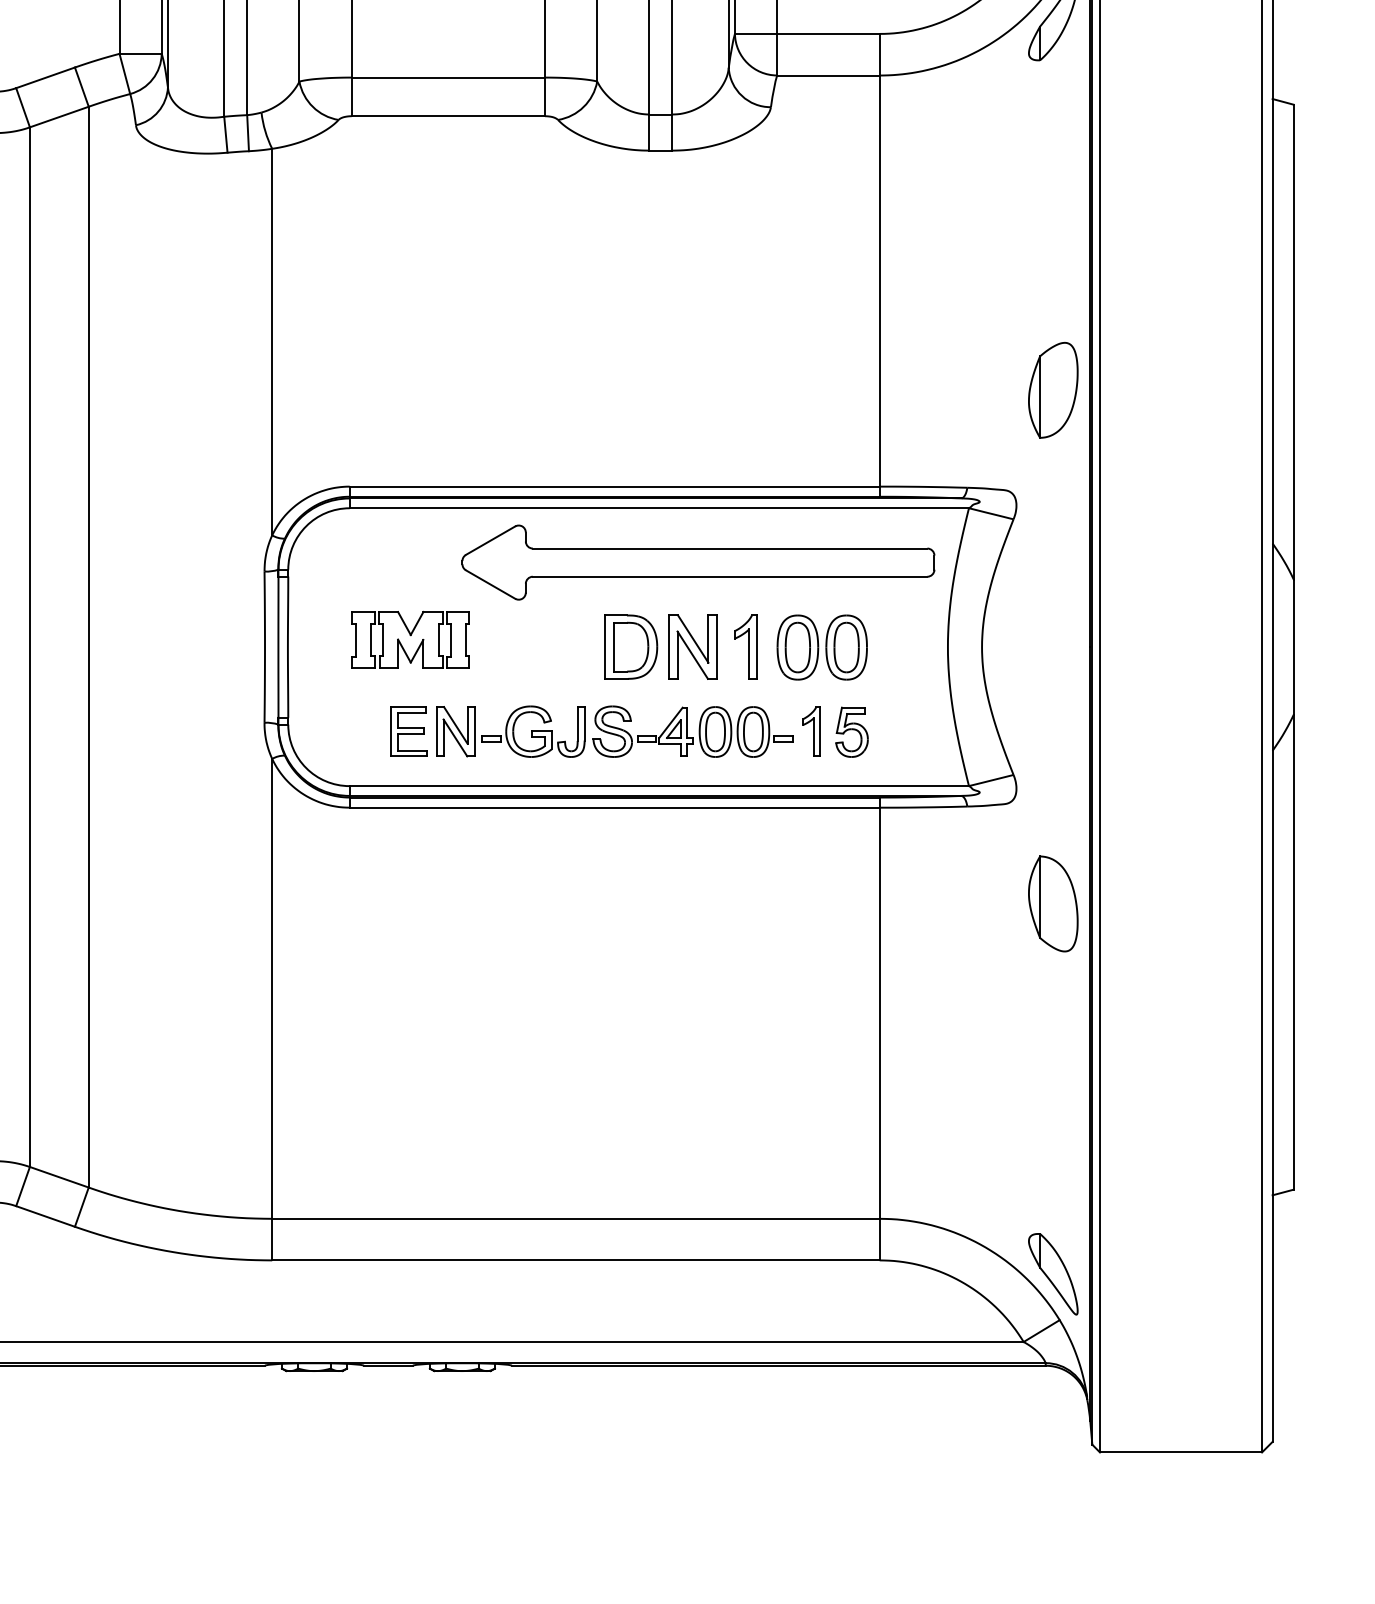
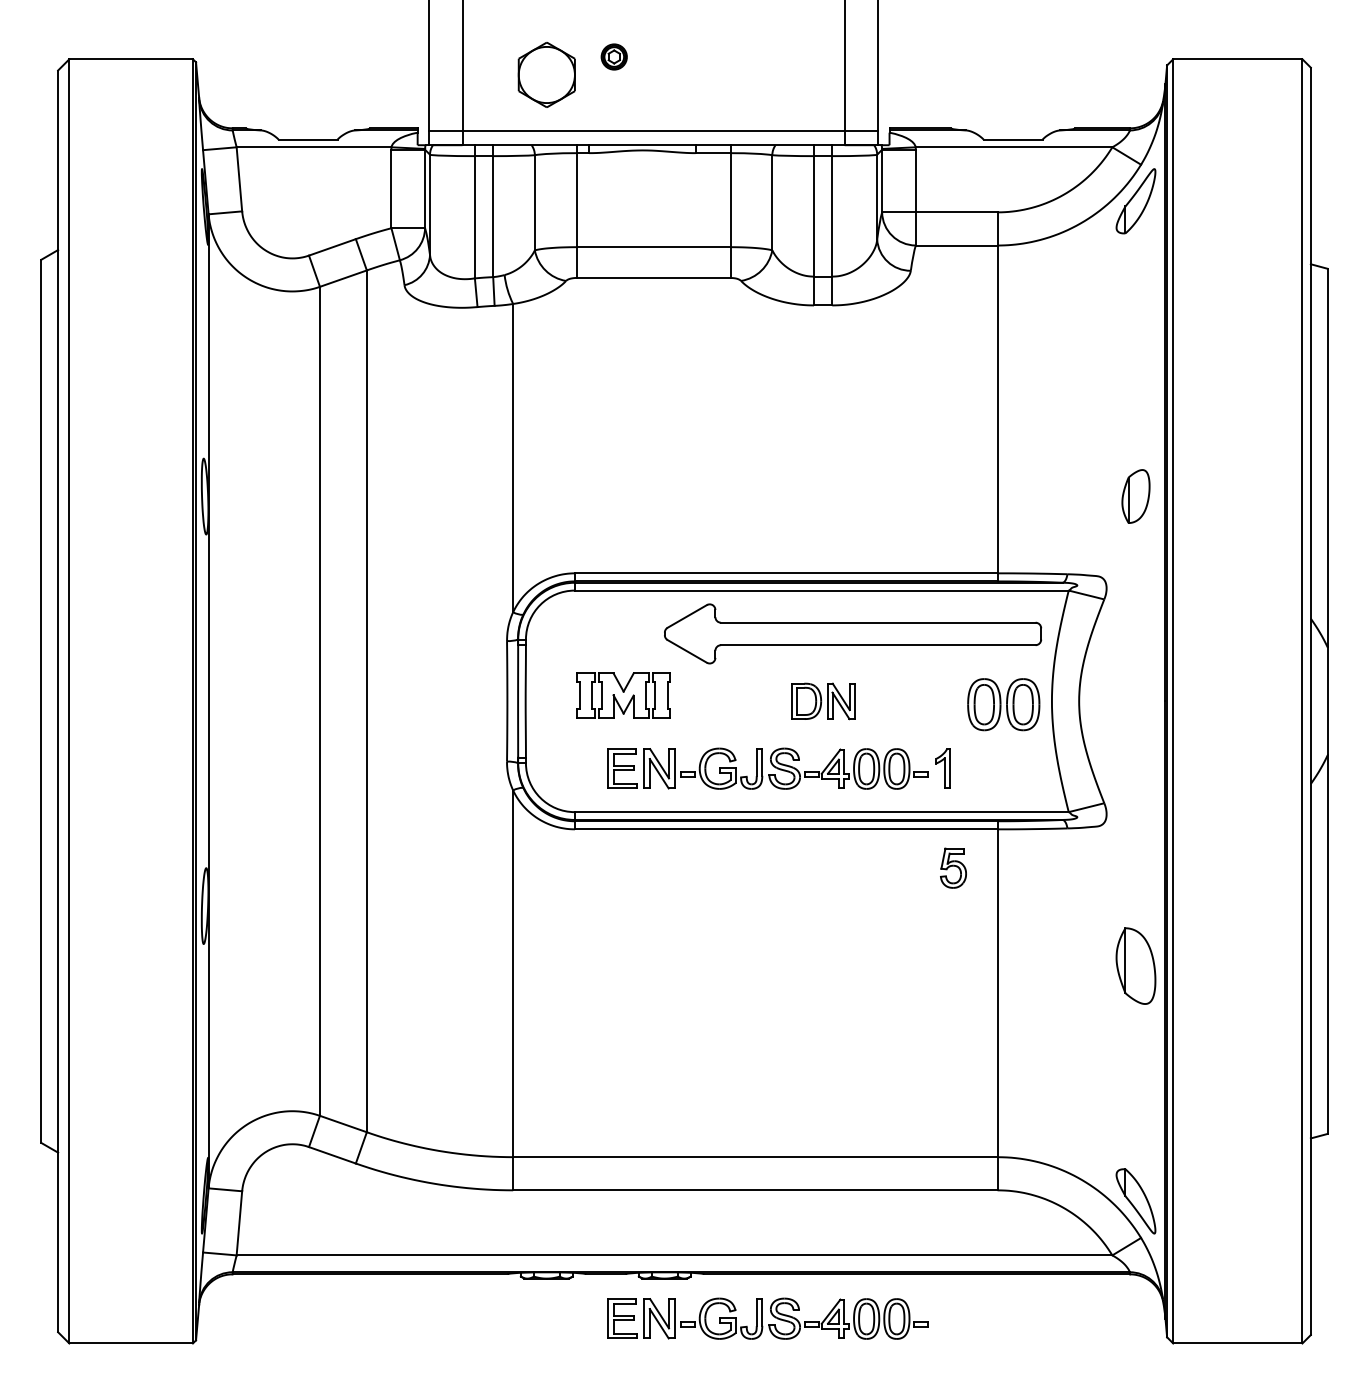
part: (1052, 390) -> (1135, 496), size x0.7
part: (661, 647) -> (823, 701), size x0.7
part: (745, 647) -> (890, 701), removed
part: (821, 647) -> (1003, 704), moved
part: (852, 731) -> (953, 867), moved
part: (1052, 903) -> (1135, 965), moved
part: (591, 1421) -> (767, 1318), added

